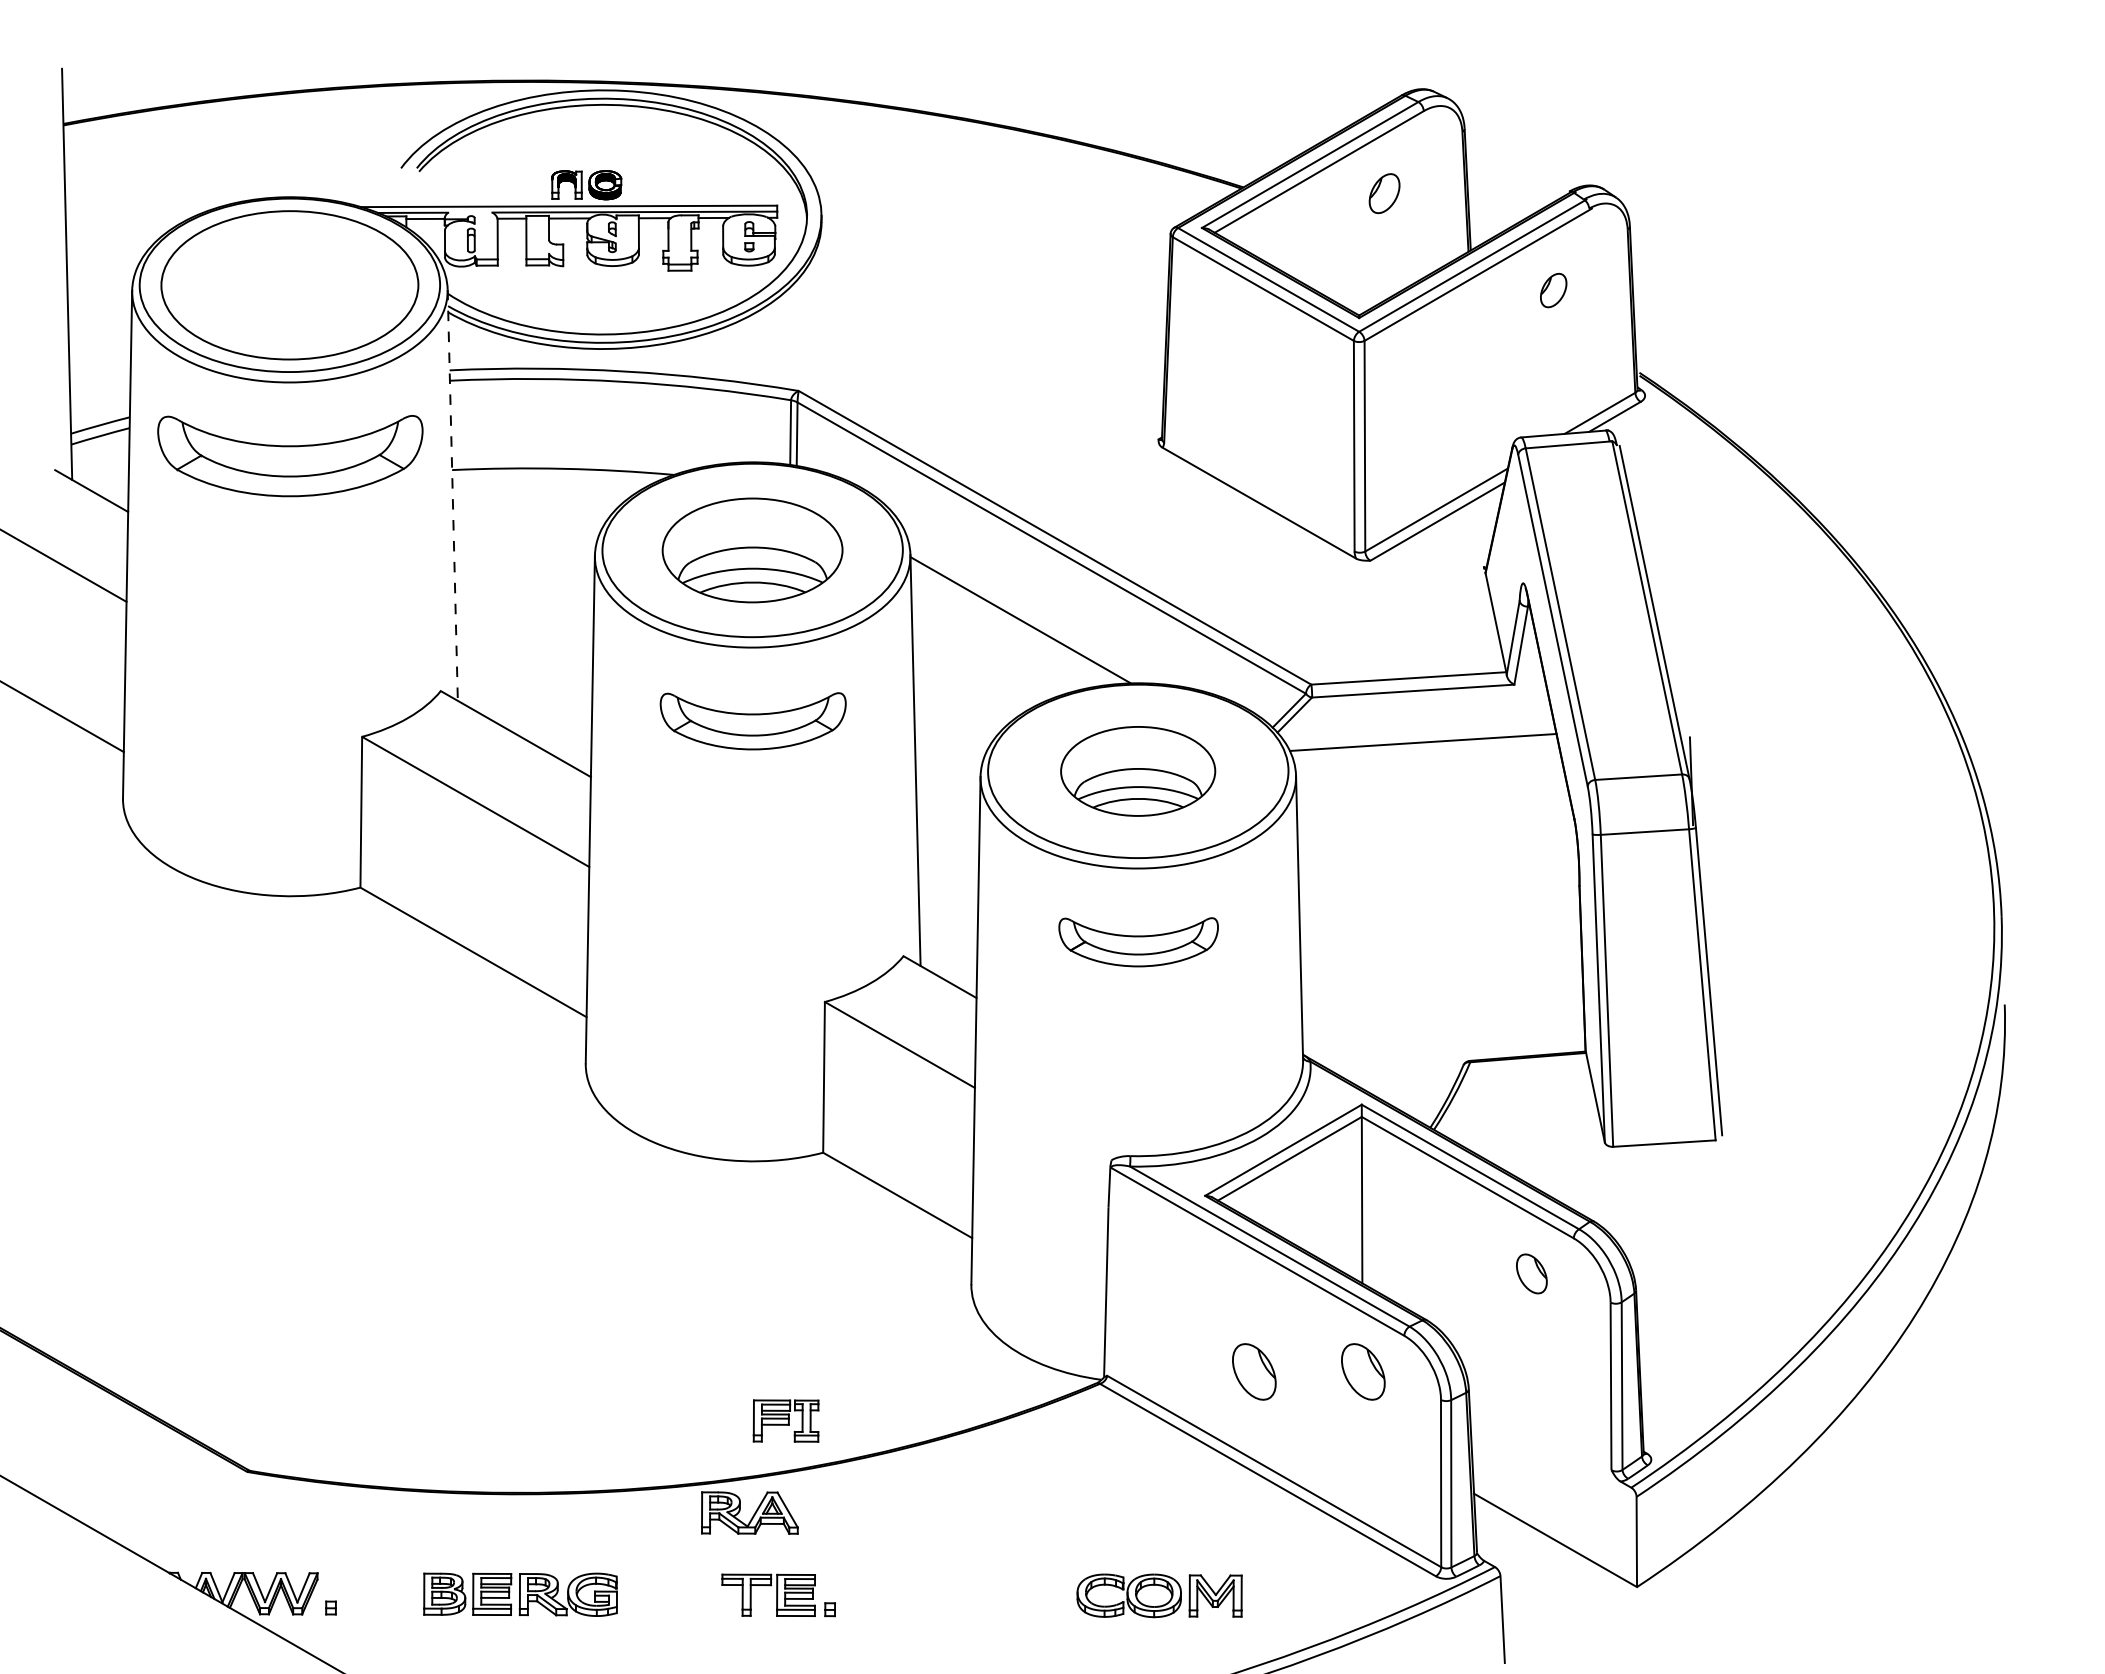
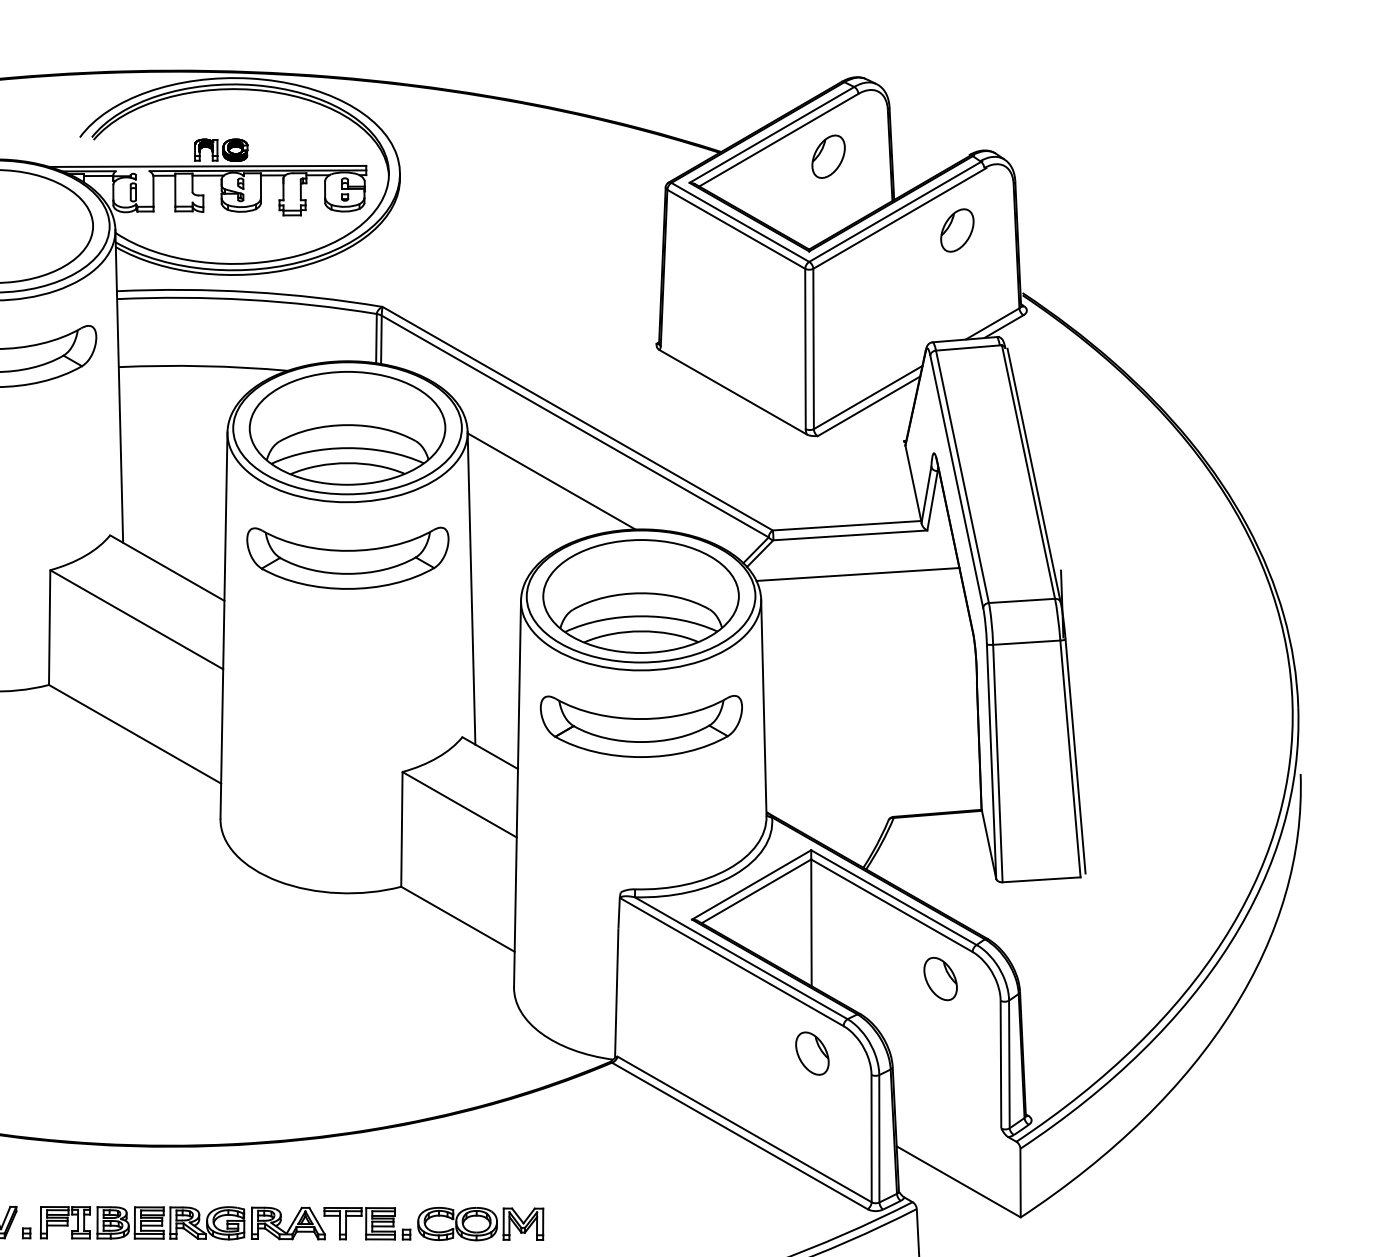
part: (1384, 193) -> (828, 156), size x1.43
part: (1553, 290) -> (957, 230), size x1.67
line: (452, 495) -> (119, 386), dashed -> solid
part: (752, 550) -> (347, 428), size x1.43
part: (753, 721) -> (348, 558), size x1.43
part: (1137, 771) -> (640, 596), size x1.67
part: (1138, 942) -> (641, 726), size x1.67
part: (1531, 1273) -> (940, 978), size x1.43
part: (1254, 1371) -> (729, 1053), removed
part: (785, 1420) -> (65, 1222), moved
part: (749, 1512) -> (288, 1223), moved
part: (1159, 1595) -> (480, 1223), moved

